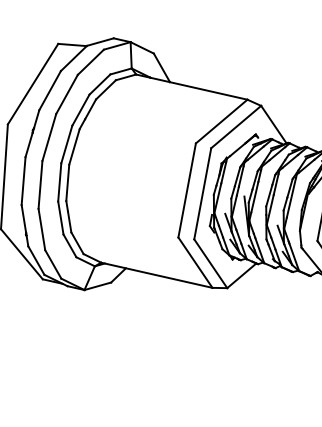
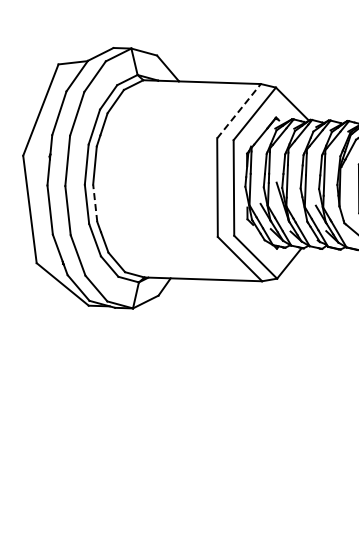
line: (222, 121) -> (239, 111), solid -> dashed
line: (67, 183) -> (95, 203), solid -> dashed

